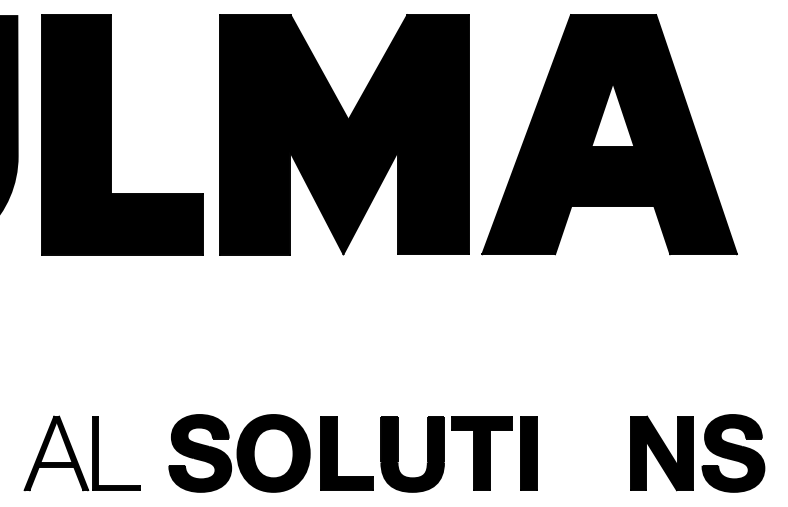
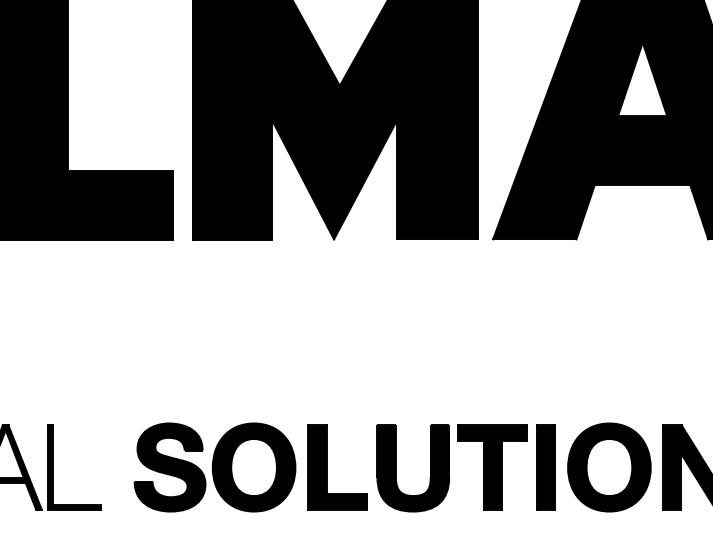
part: (583, 453) -> (608, 467), added

